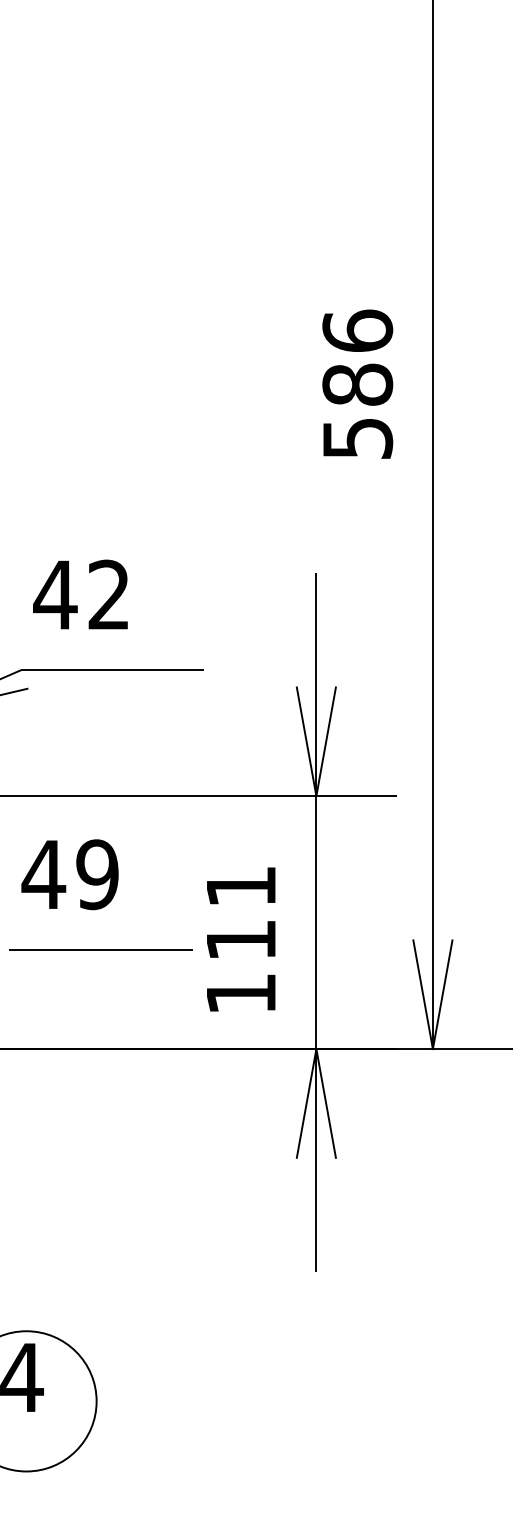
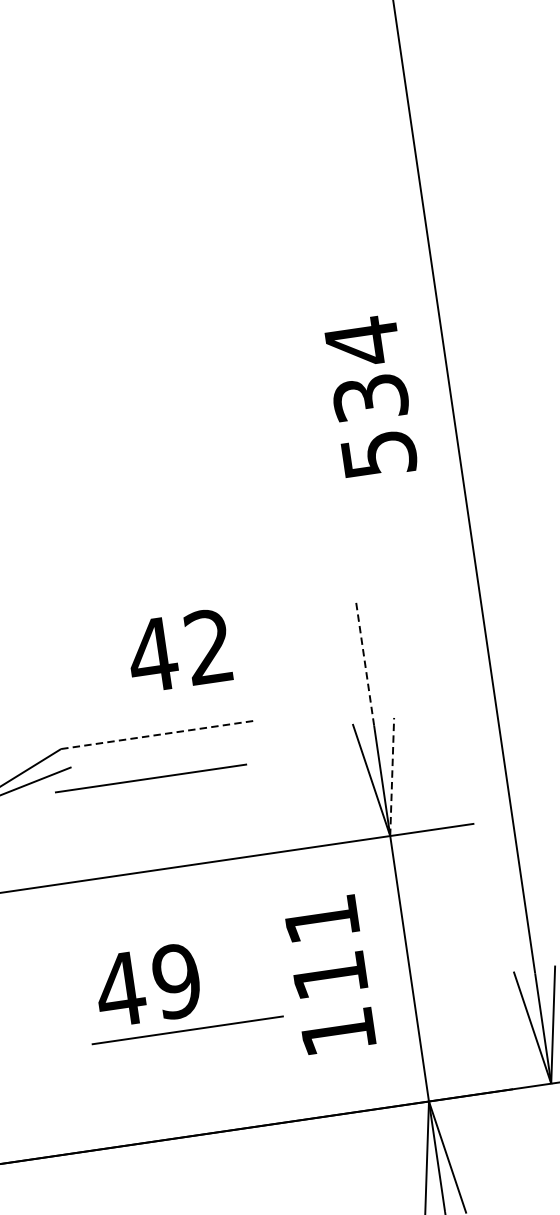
text: (357, 357) -> (366, 369), 586 -> 534
text: (80, 594) -> (178, 650), moved
line: (316, 632) -> (365, 664), solid -> dashed
line: (112, 670) -> (157, 735), solid -> dashed
line: (100, 709) -> (150, 778), added
line: (326, 741) -> (392, 777), solid -> dashed
text: (69, 874) -> (147, 985), moved
text: (241, 939) -> (330, 974), moved

